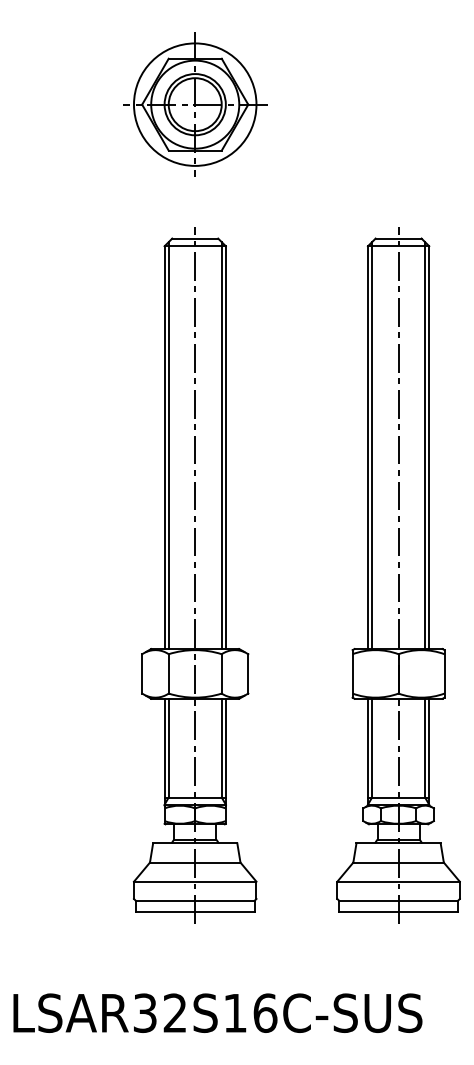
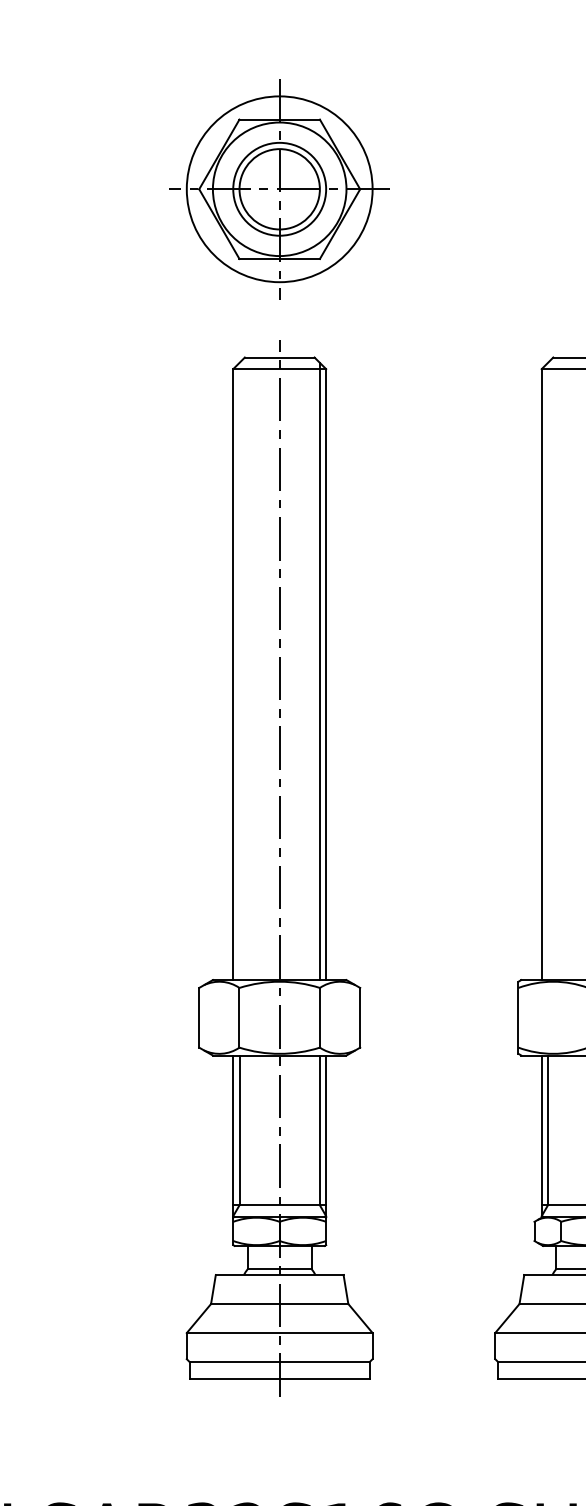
part: (195, 104) -> (280, 189), moved
line: (168, 445) -> (239, 671), removed
line: (372, 445) -> (548, 671), removed

